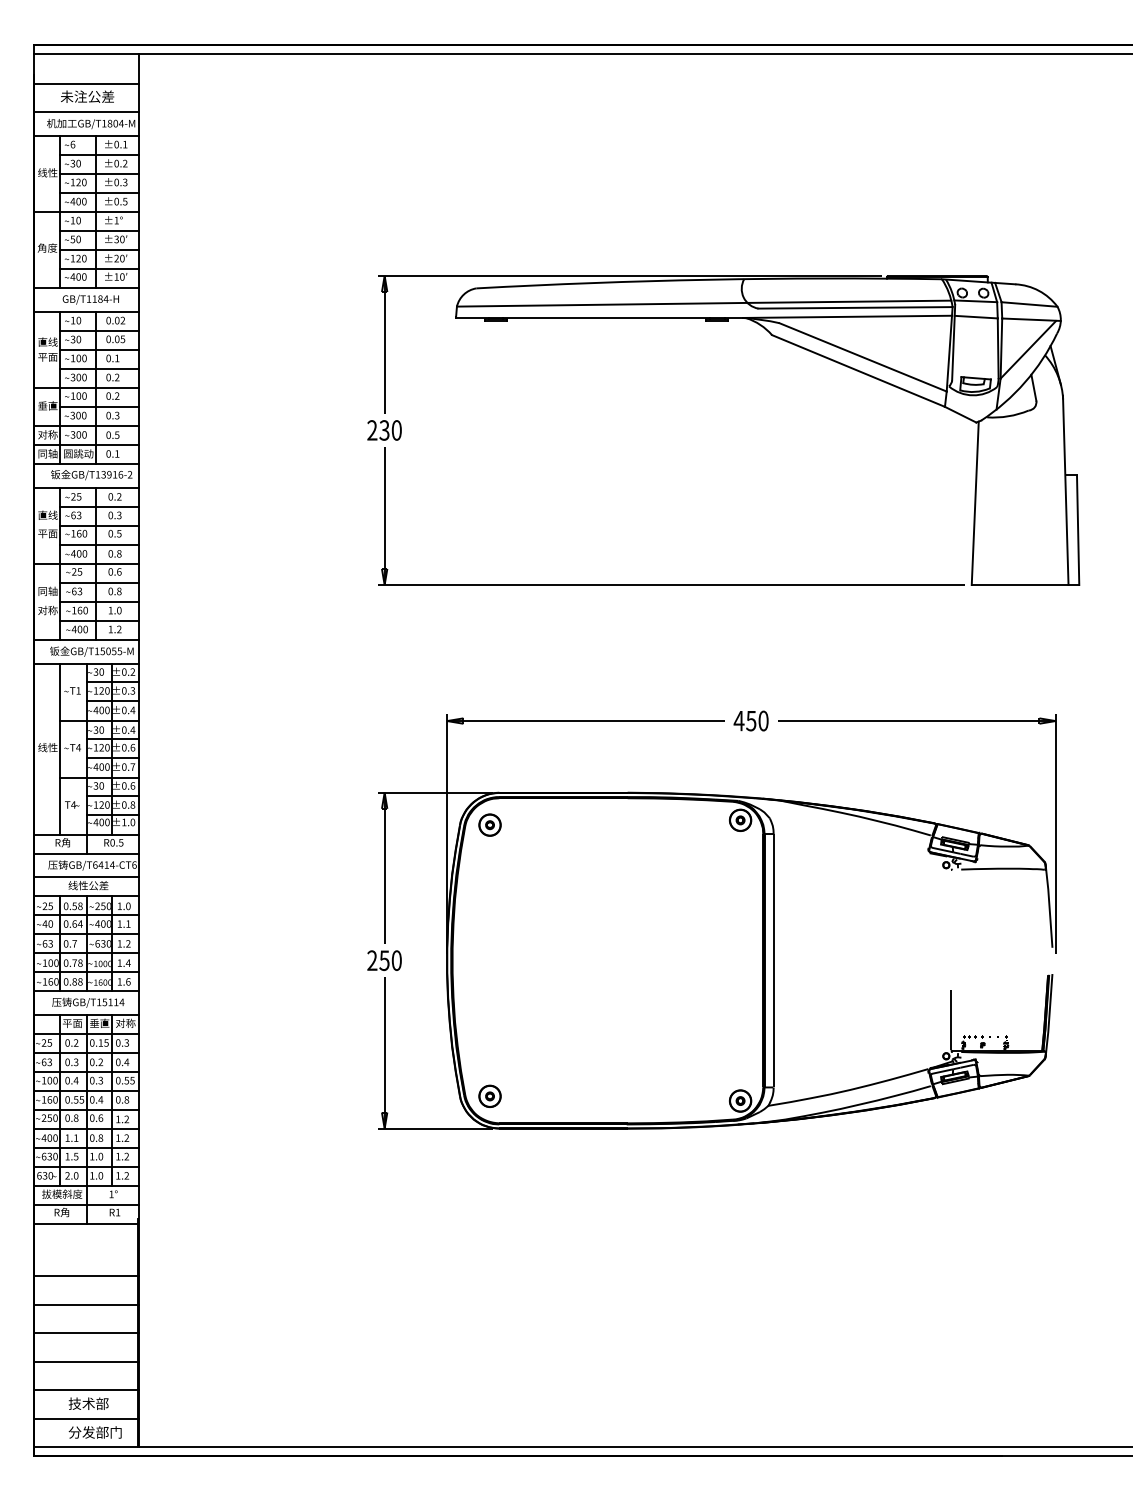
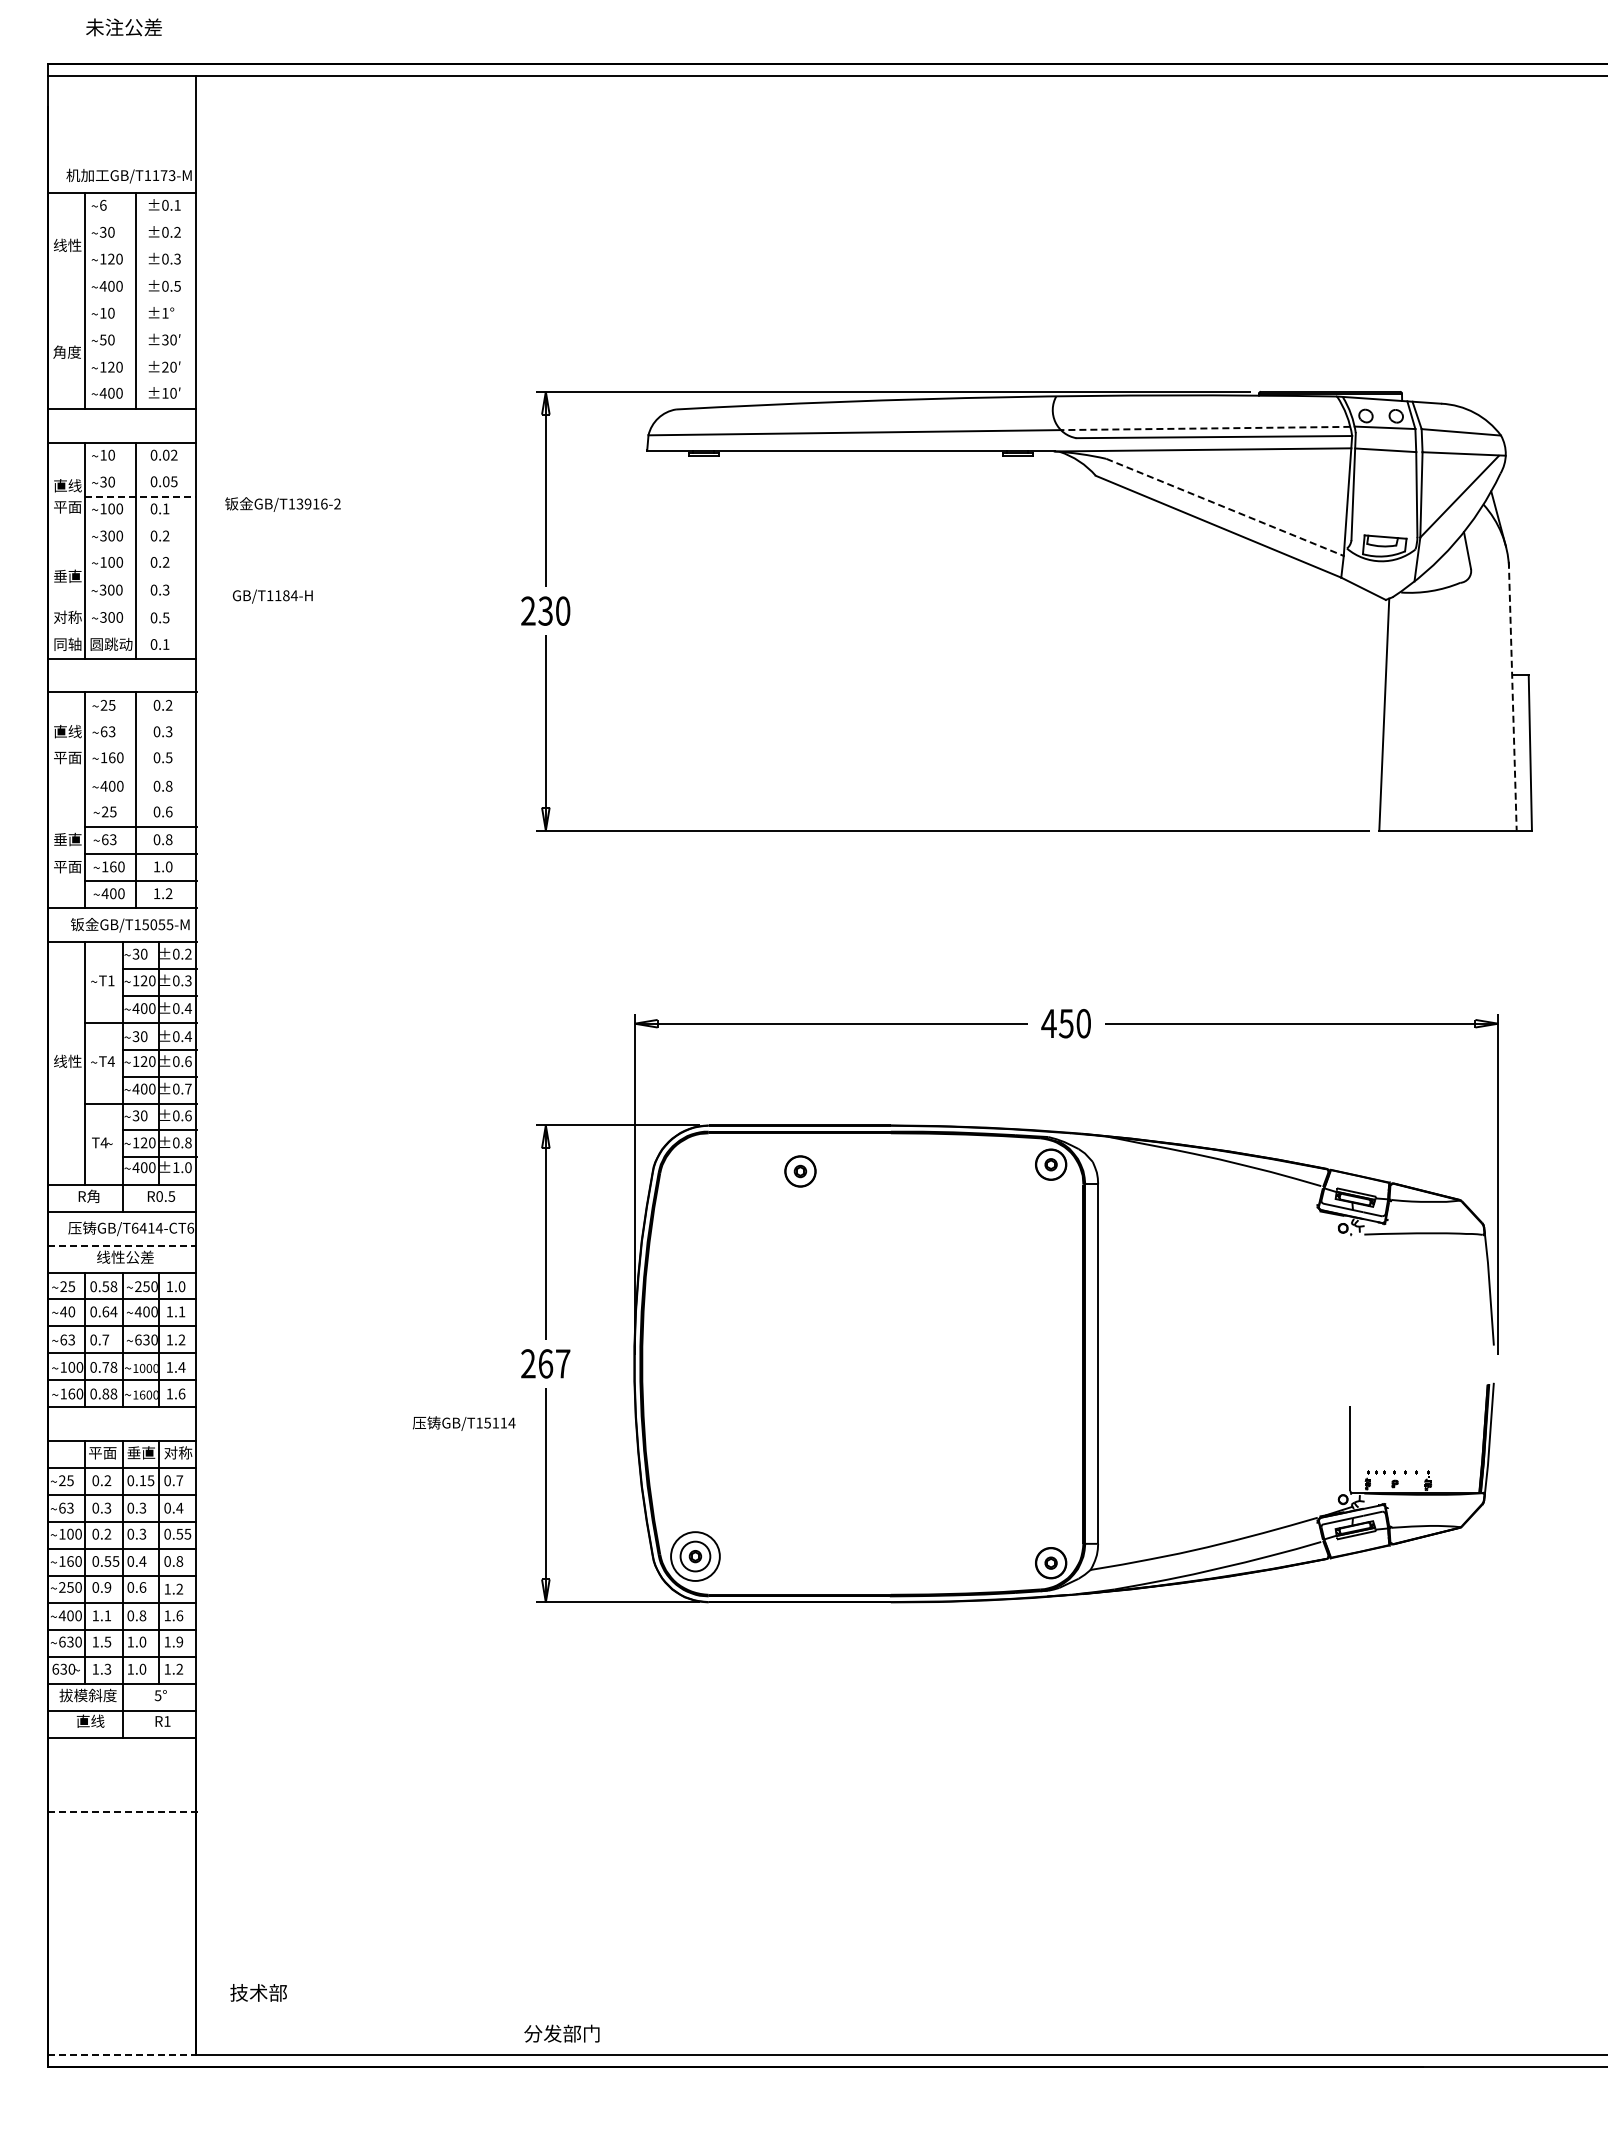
line: (86, 84) -> (122, 119), removed
text: (87, 96) -> (123, 27), moved
line: (86, 112) -> (122, 159), removed
text: (115, 123) -> (163, 175), GB/T1804-M -> GB/T1173-M
line: (99, 155) -> (140, 220), removed
line: (99, 174) -> (140, 247), removed
line: (99, 193) -> (140, 274), removed
line: (86, 212) -> (122, 301), removed
line: (99, 231) -> (140, 328), removed
line: (99, 250) -> (140, 355), removed
line: (99, 269) -> (140, 382), removed
text: (90, 299) -> (272, 596), moved
line: (849, 301) -> (1205, 428), solid -> dashed
line: (99, 330) -> (140, 469), removed
line: (99, 349) -> (140, 496), solid -> dashed
line: (863, 357) -> (1225, 507), solid -> dashed
line: (99, 368) -> (140, 523), removed
line: (86, 387) -> (122, 550), removed
line: (99, 406) -> (140, 577), removed
line: (86, 425) -> (122, 604), removed
line: (86, 444) -> (122, 631), removed
text: (91, 475) -> (282, 504), moved
line: (1065, 490) -> (1512, 696), solid -> dashed
line: (99, 506) -> (141, 719), removed
line: (99, 525) -> (141, 746), removed
line: (99, 544) -> (141, 773), removed
line: (86, 563) -> (122, 800), removed
text: (47, 591) -> (67, 839), 同轴 -> 垂直
text: (47, 610) -> (67, 866), 对称 -> 平面
part: (490, 825) -> (800, 1171), moved
line: (86, 877) -> (122, 1245), solid -> dashed
text: (390, 960) -> (554, 1363), 250 -> 267
text: (88, 1002) -> (464, 1423), moved
text: (126, 1042) -> (179, 1480), 0.3 -> 0.7
text: (100, 1062) -> (142, 1508), 0.2 -> 0.3
text: (75, 1080) -> (107, 1533), 0.4 -> 0.2
circle: (490, 1096) -> (695, 1556), size x1.6
text: (75, 1118) -> (107, 1587), 0.8 -> 0.9
text: (126, 1137) -> (179, 1615), 1.2 -> 1.6
text: (126, 1156) -> (179, 1642), 1.2 -> 1.9
text: (71, 1175) -> (101, 1668), 2.0 -> 1.3
text: (111, 1194) -> (157, 1695), 1° -> 5°
text: (63, 1211) -> (90, 1720), R角 -> 直线
line: (86, 1276) -> (122, 1812), solid -> dashed
line: (86, 1304) -> (122, 1852), removed
line: (86, 1333) -> (122, 1893), removed
line: (86, 1361) -> (122, 1933), removed
line: (86, 1390) -> (122, 1974), removed
text: (88, 1403) -> (258, 1992), moved
line: (86, 1418) -> (122, 2014), removed
text: (94, 1432) -> (561, 2033), moved
line: (86, 1447) -> (122, 2054), solid -> dashed

